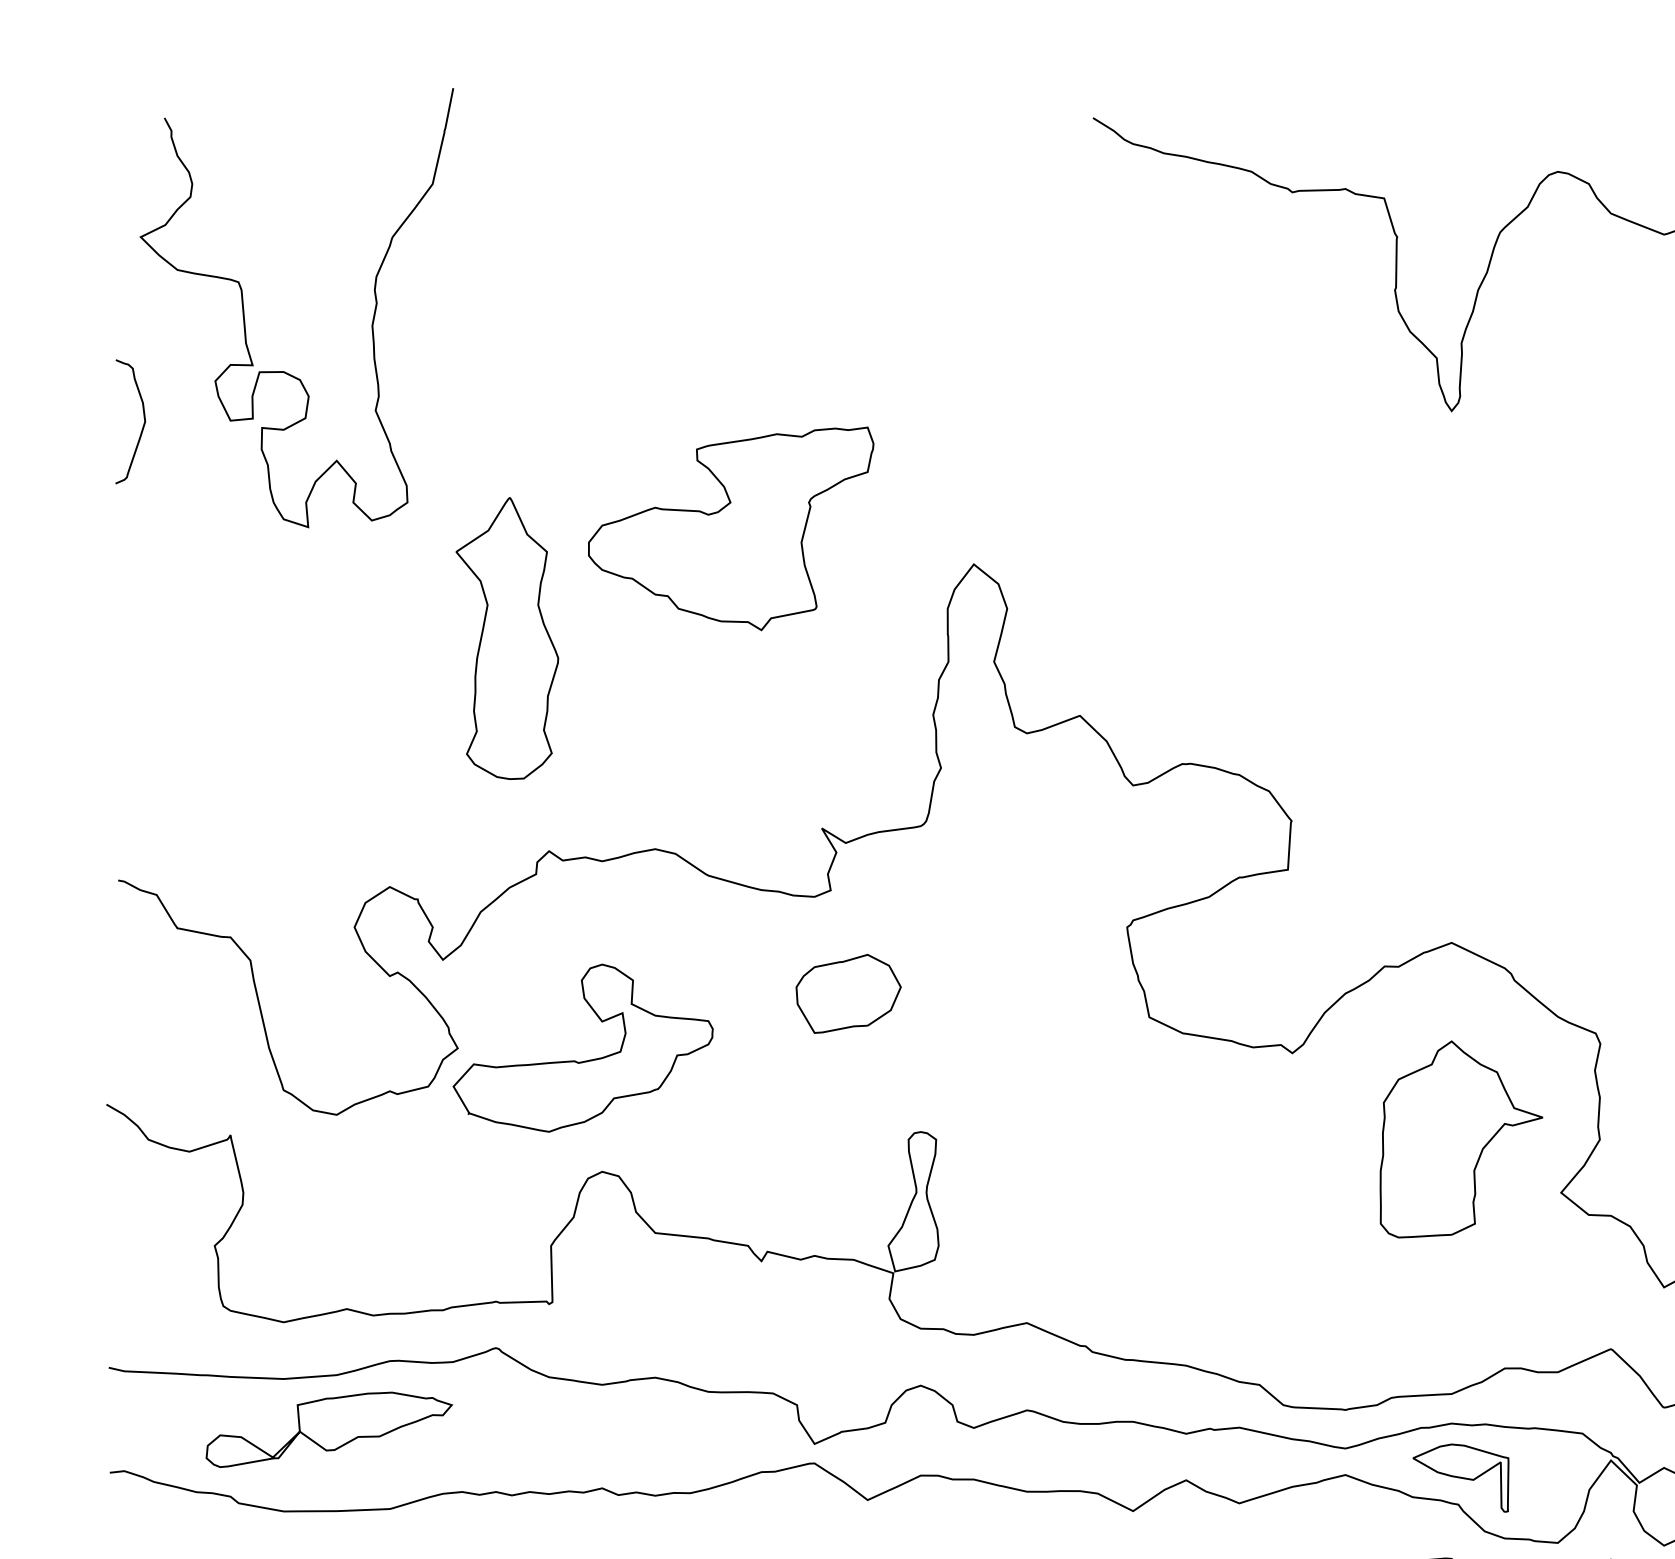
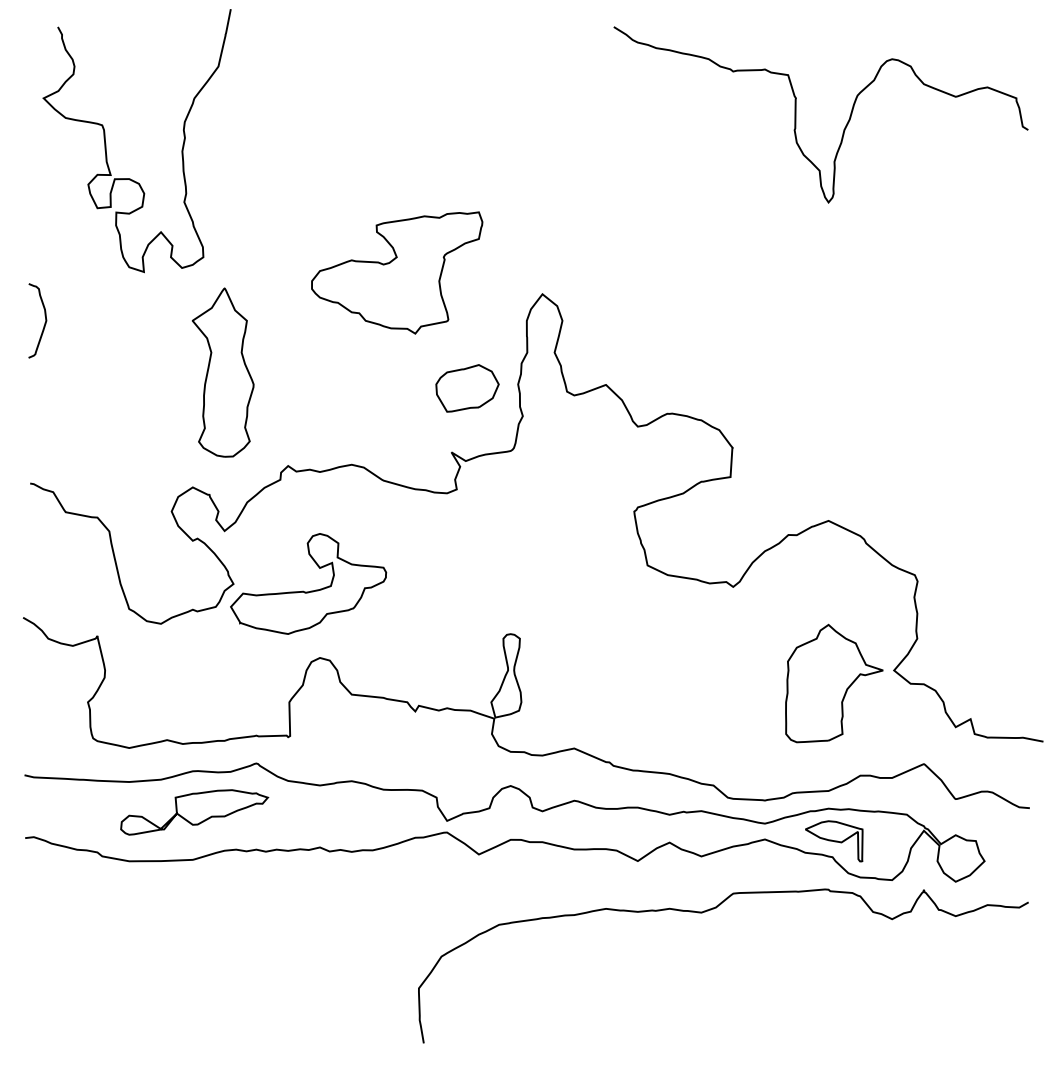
curve: (142, 424) -> (44, 322), moved
part: (506, 638) -> (222, 372), moved
part: (848, 994) -> (467, 388), moved
part: (1461, 1139) -> (834, 683), moved
part: (329, 1429) -> (194, 812), moved

